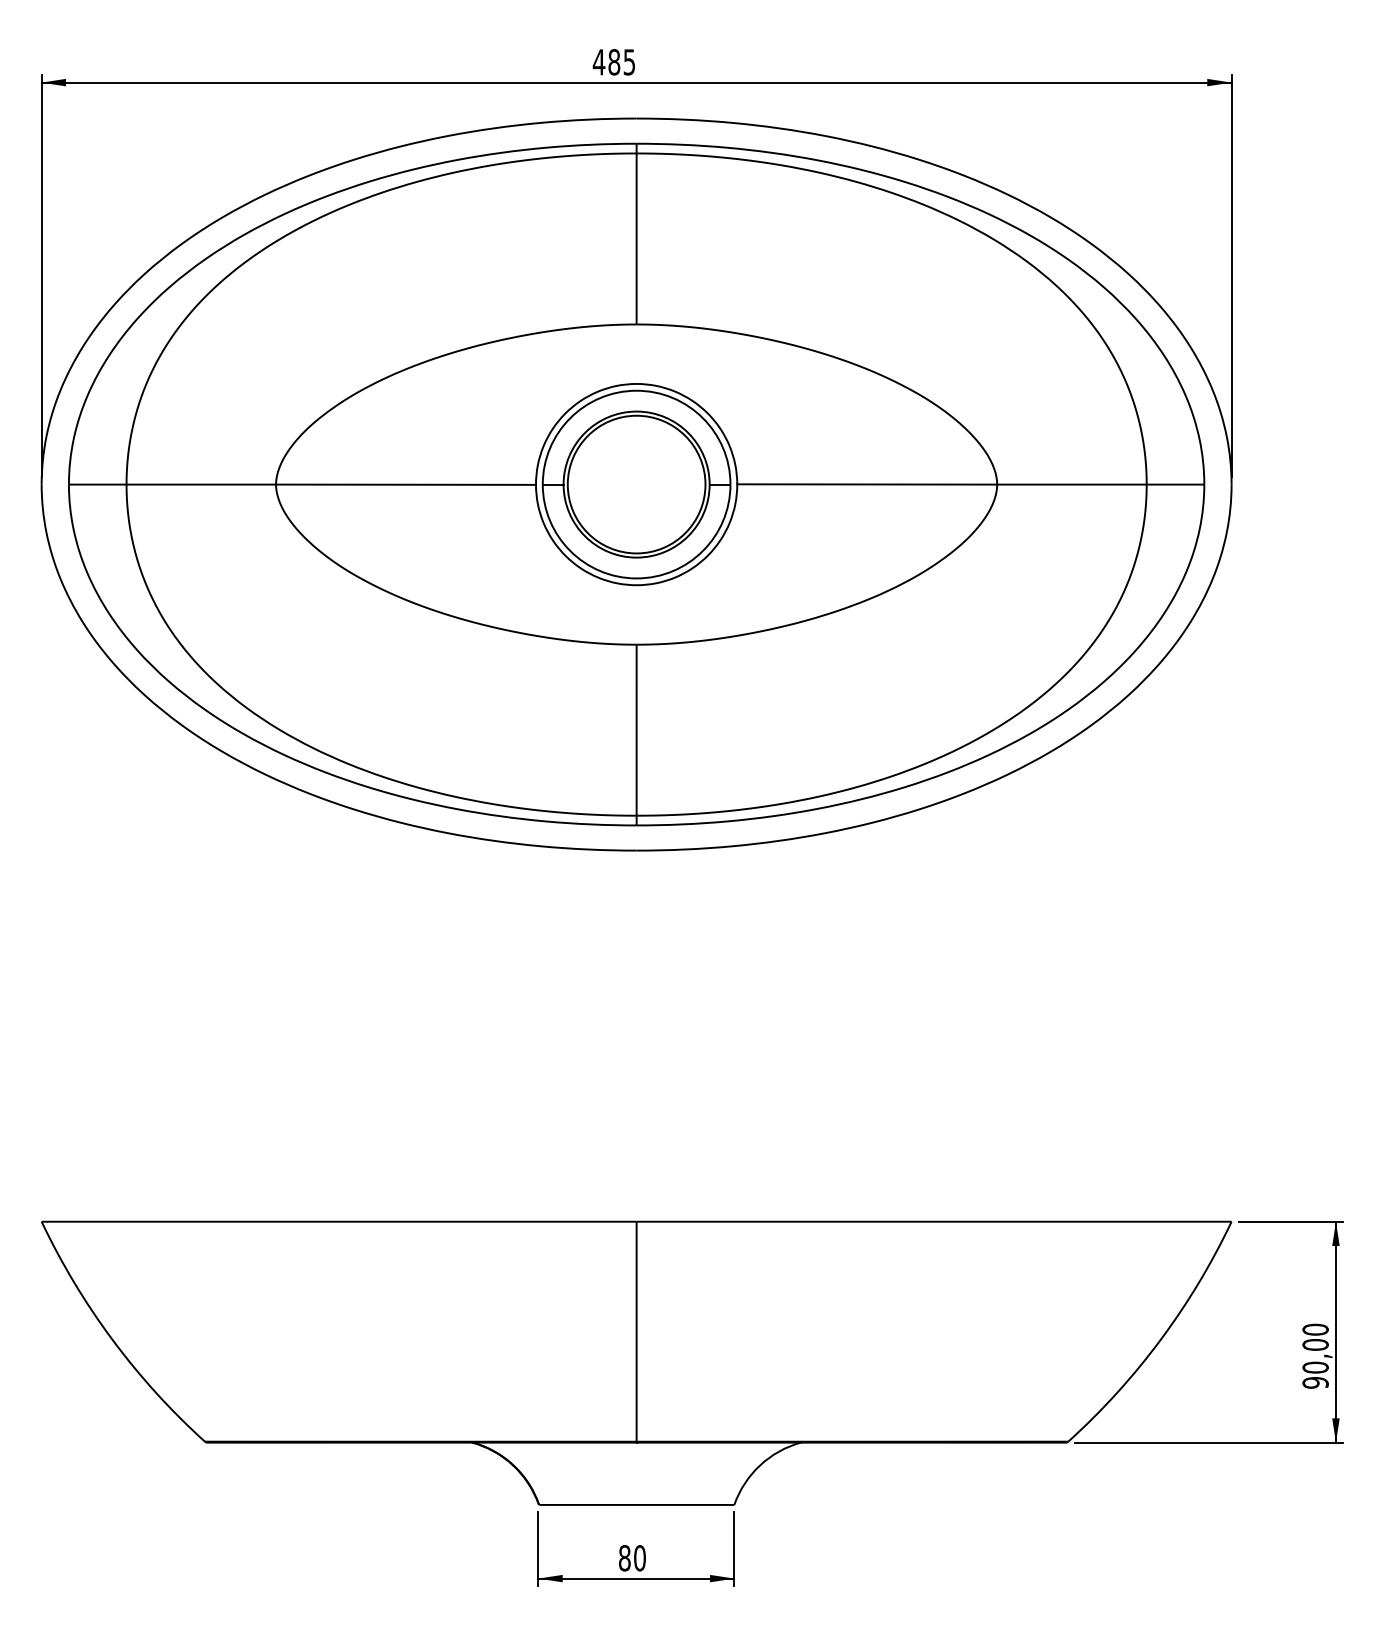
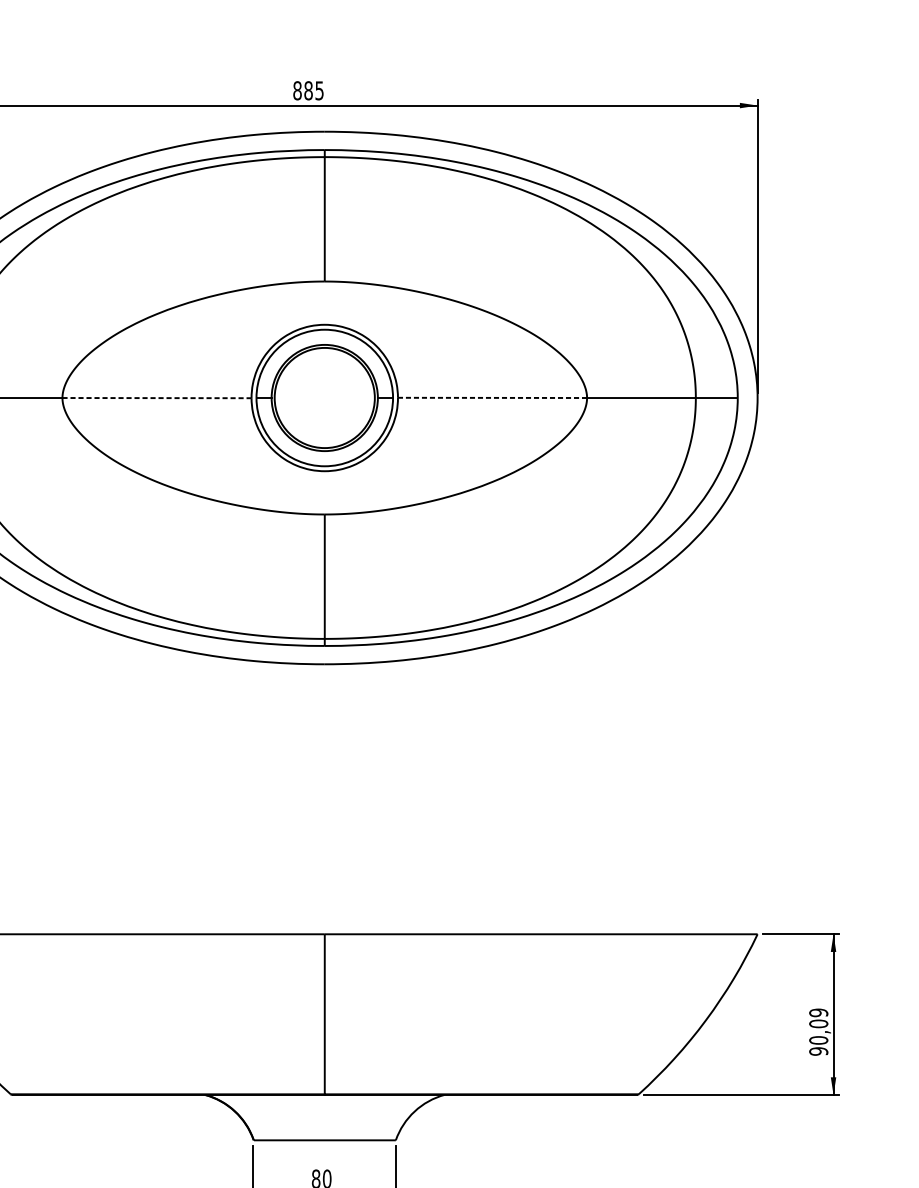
text: (598, 62) -> (297, 90), 485 -> 885
line: (406, 484) -> (157, 397), solid -> dashed
line: (867, 484) -> (492, 397), solid -> dashed
text: (1315, 1329) -> (818, 1012), 90,00 -> 90,09

